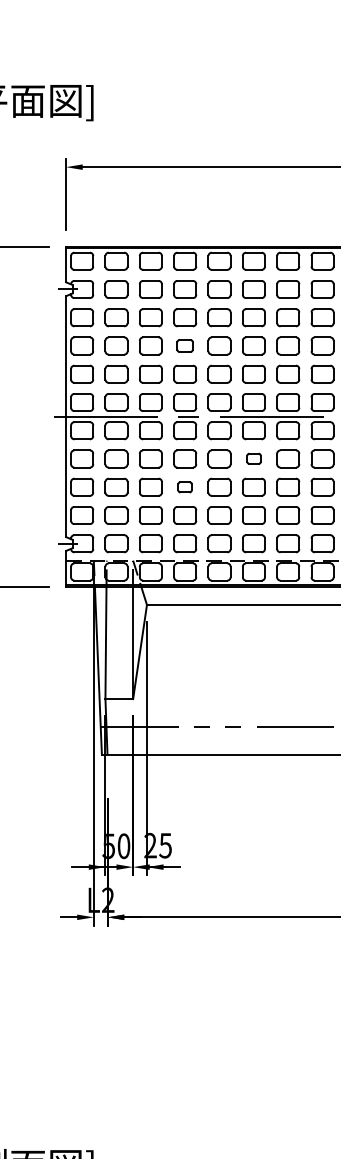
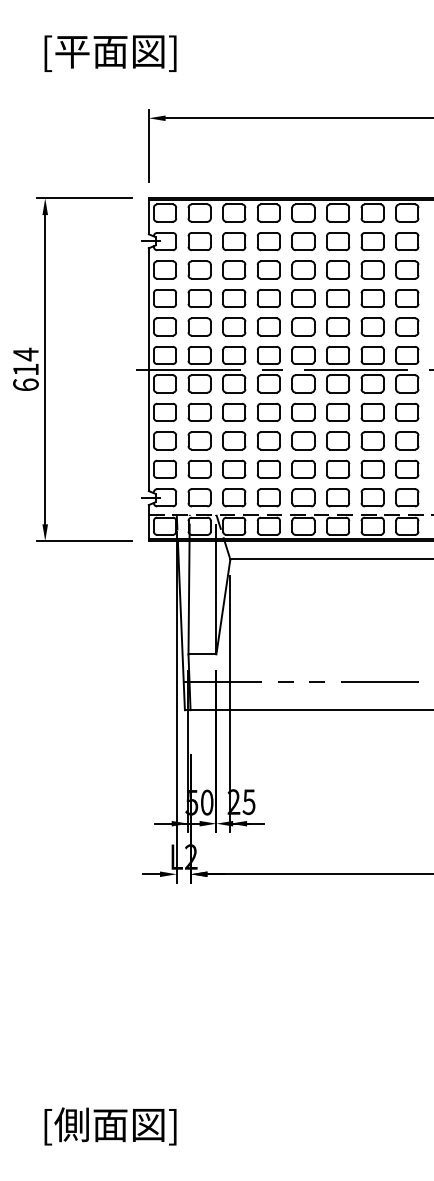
part: (184, 345) -> (268, 298), size x1.43
part: (254, 458) -> (338, 411), size x1.67
part: (184, 486) -> (268, 440), size x1.67

